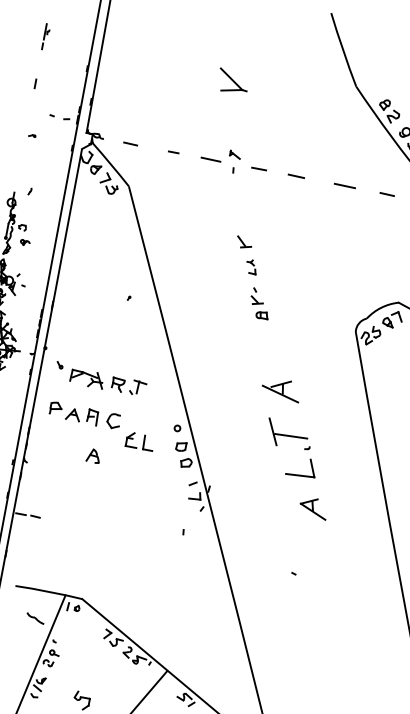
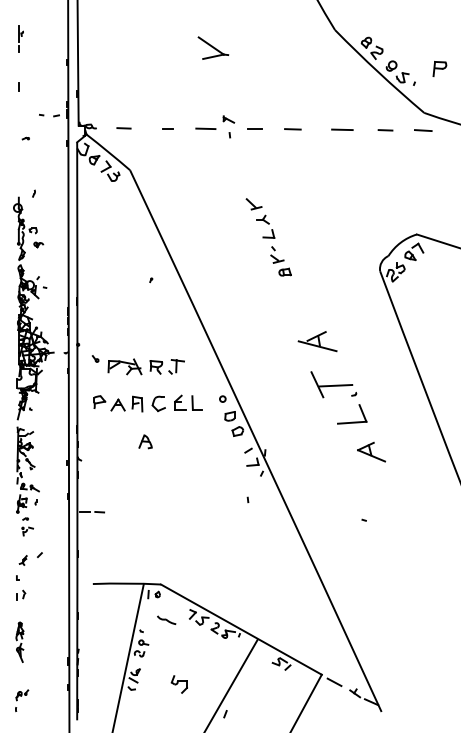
part: (251, 266) -> (265, 226), size x1.67
part: (140, 441) -> (188, 402), moved
part: (35, 617) -> (166, 619), moved

